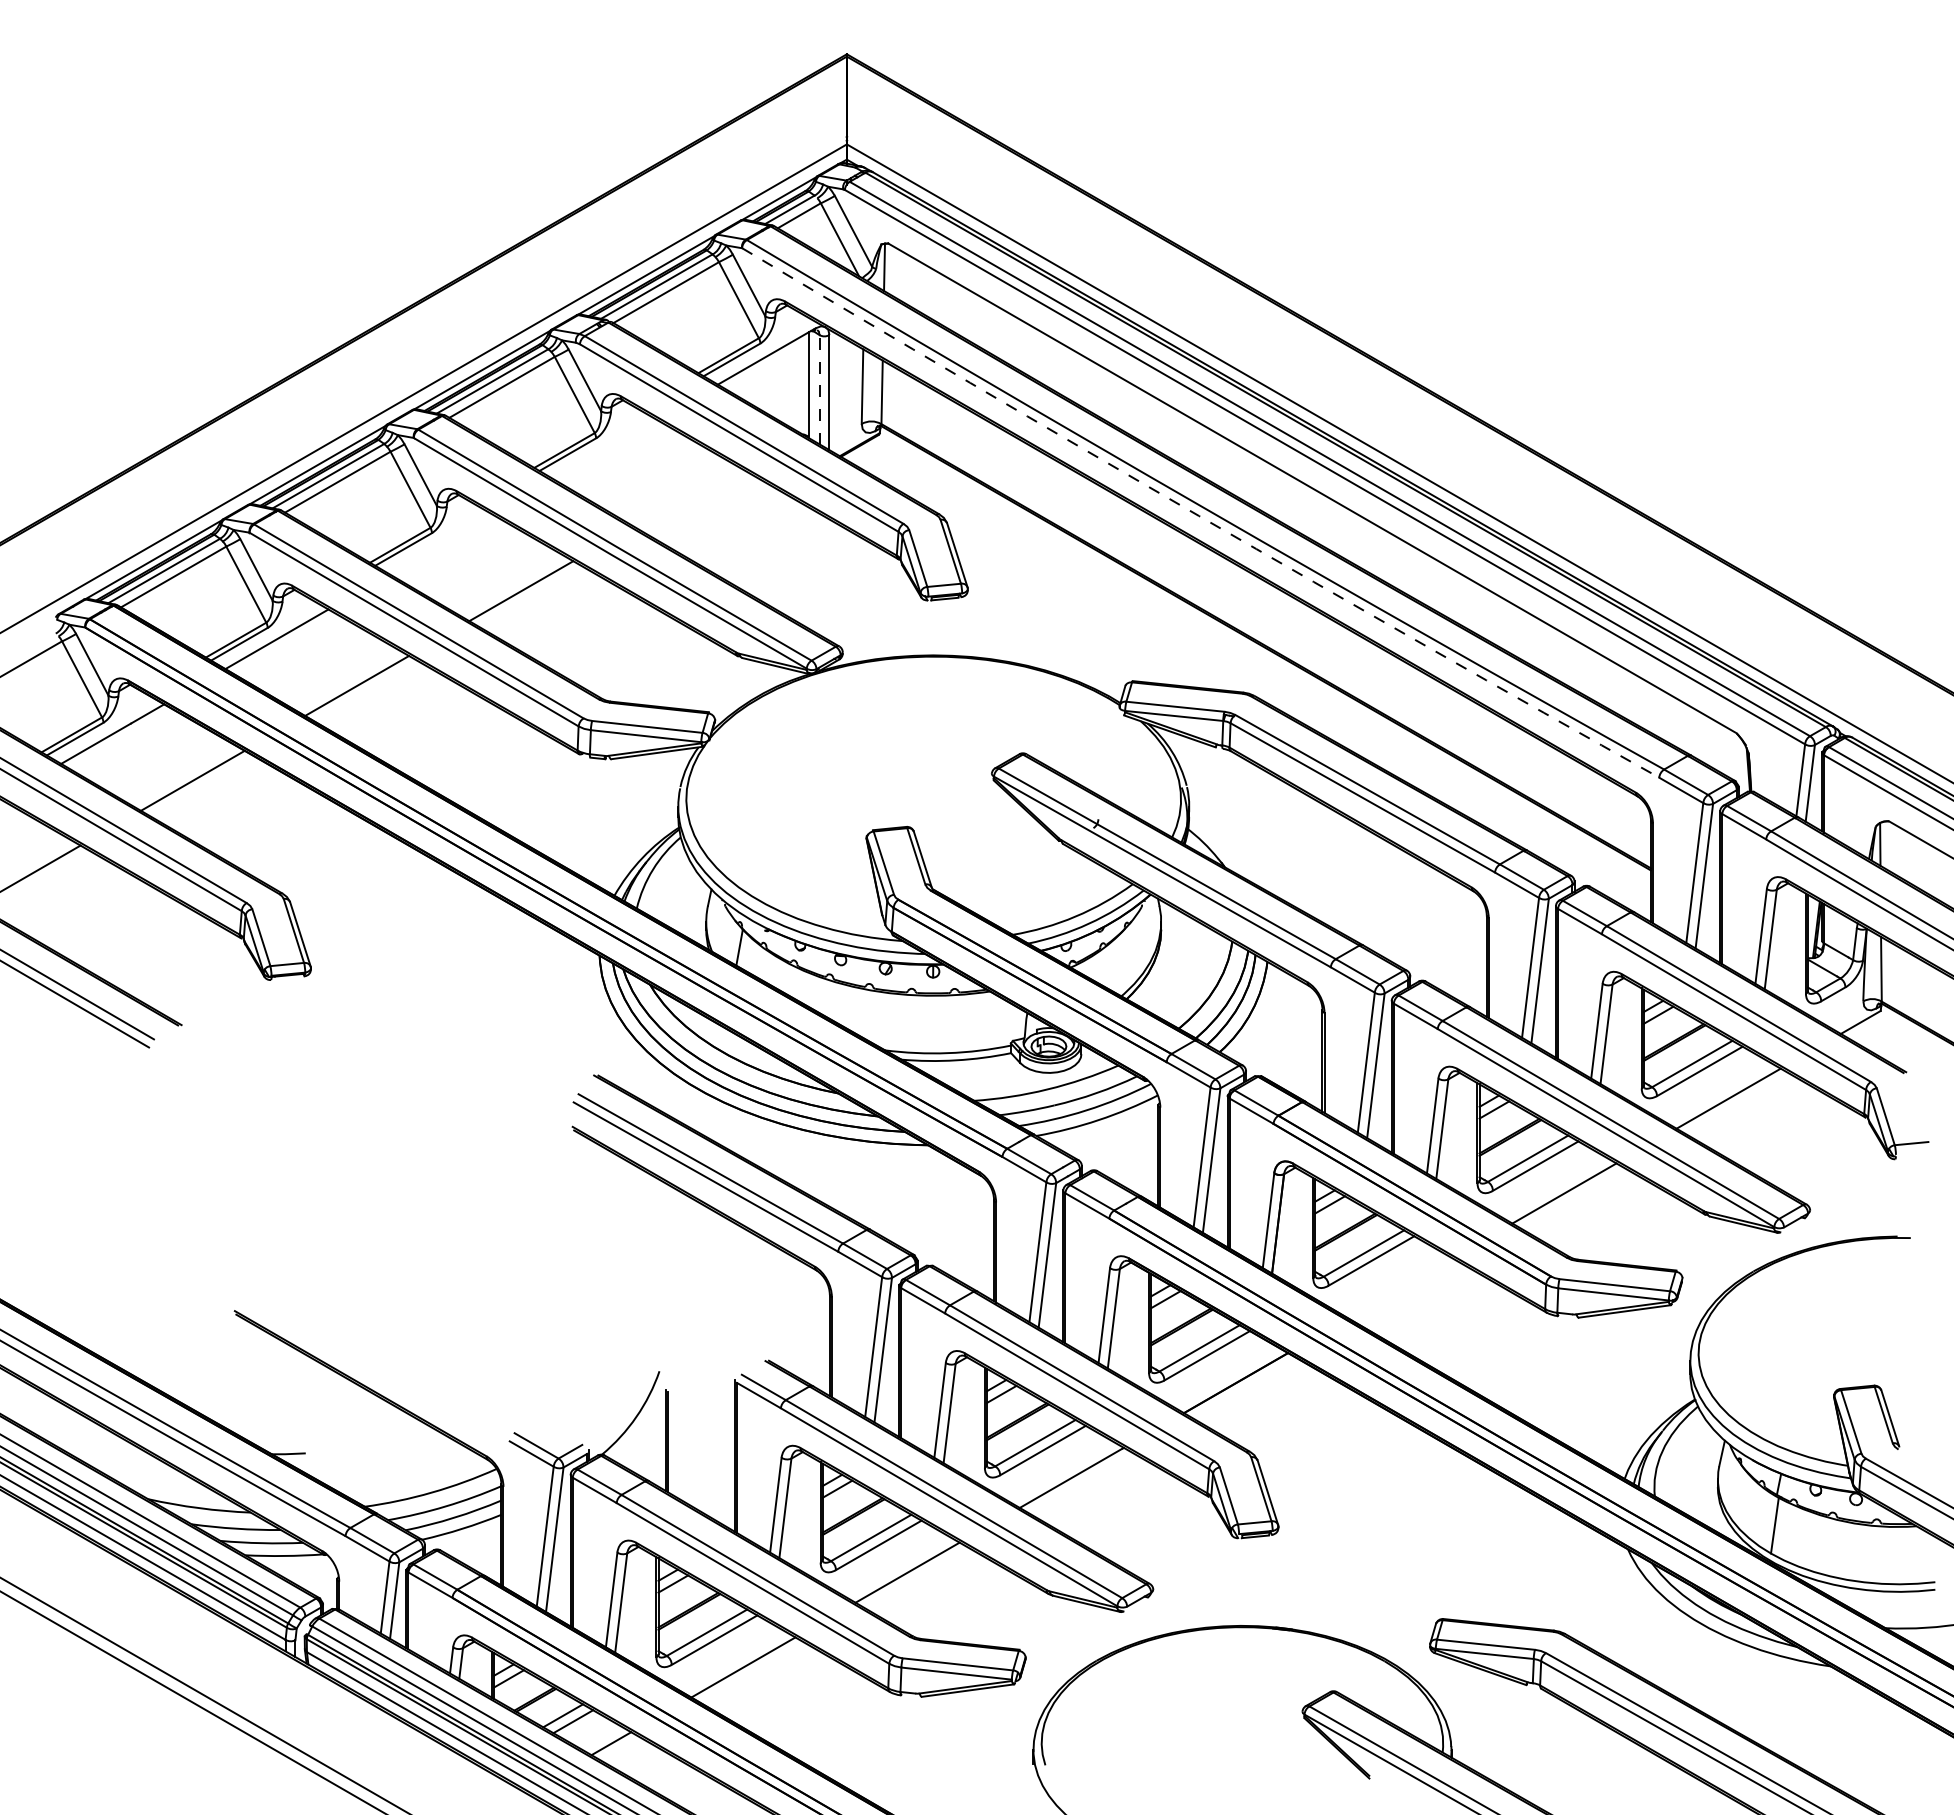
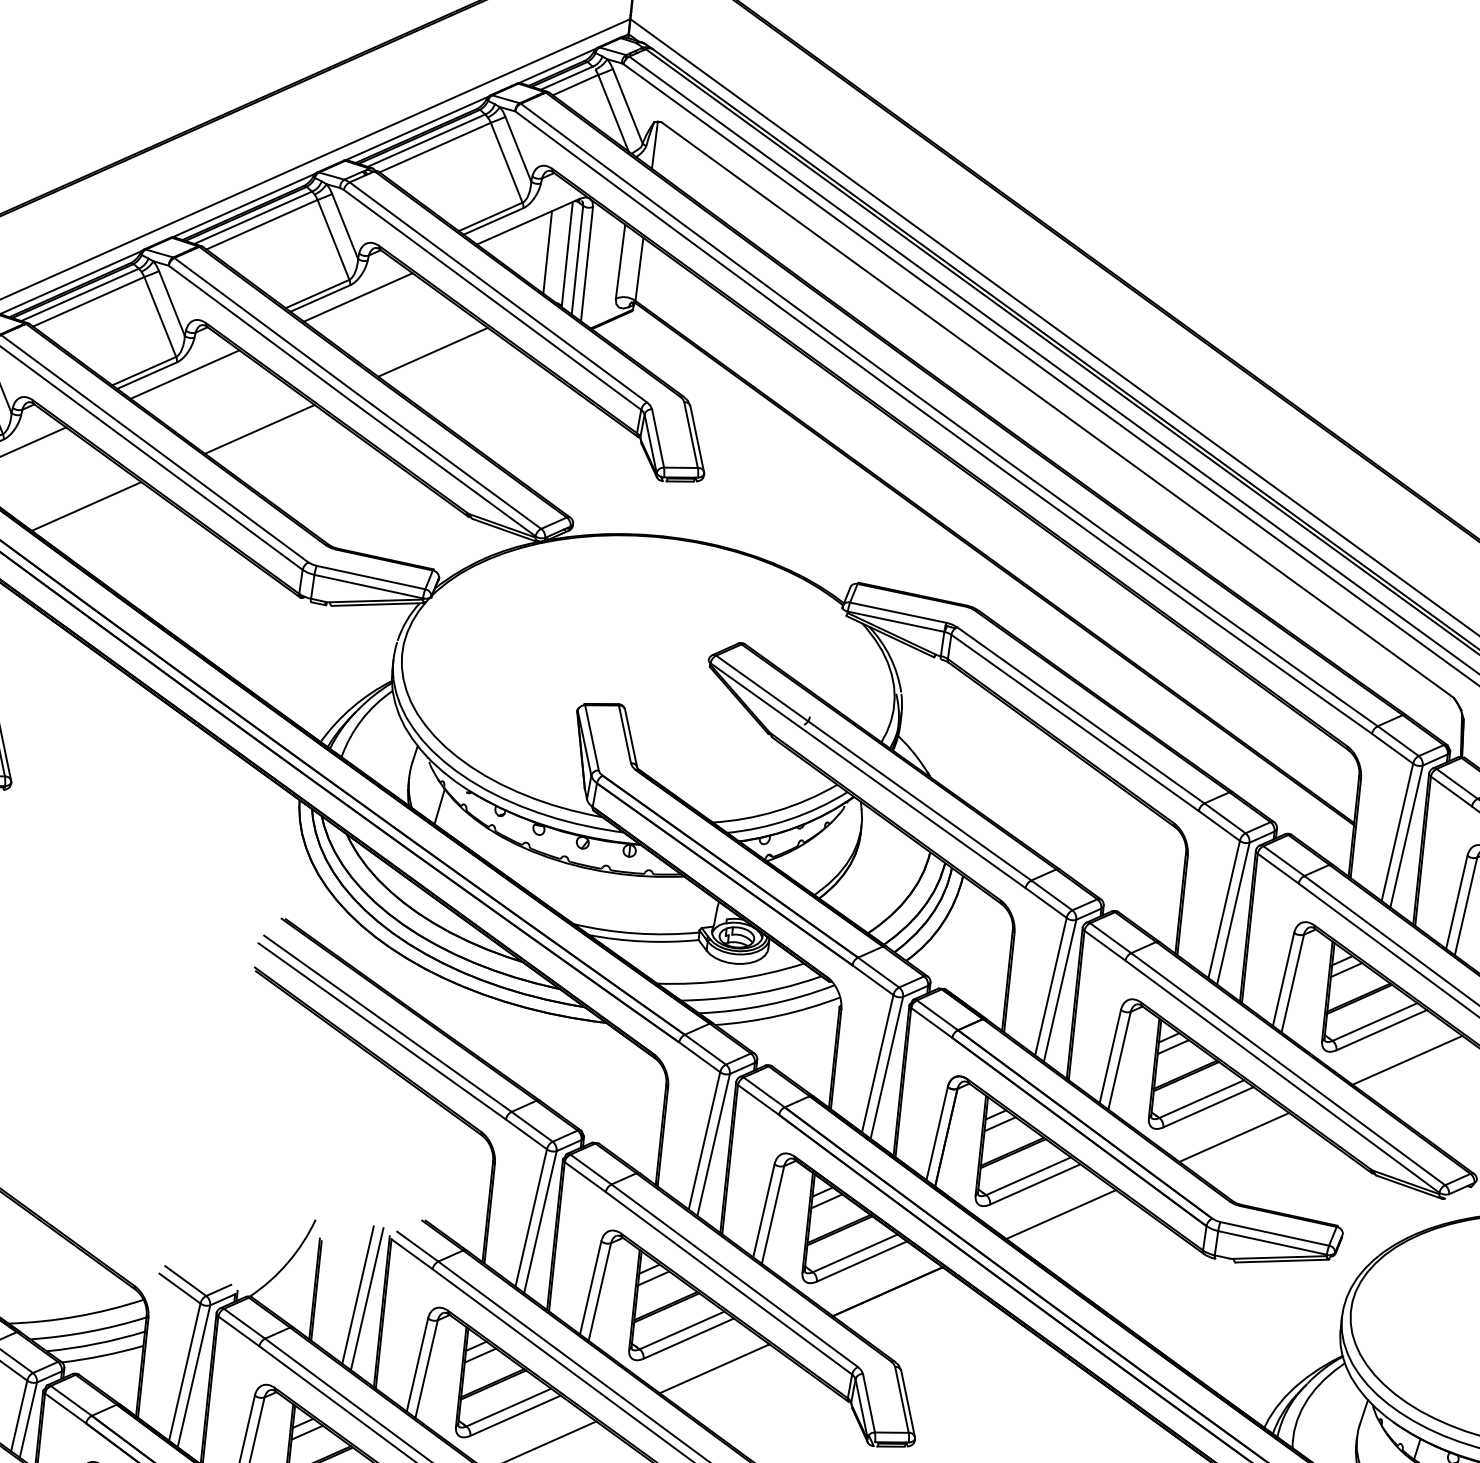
line: (789, 384) -> (548, 251), added
line: (819, 389) -> (577, 259), dashed -> solid
line: (604, 449) -> (357, 297), added
line: (685, 496) -> (433, 352), added
arc: (1199, 515) -> (942, 425), dashed -> solid
line: (440, 544) -> (184, 374), added
line: (1400, 1288) -> (1061, 1214), added
line: (709, 1441) -> (358, 1294), added
line: (718, 1444) -> (366, 1298), added

